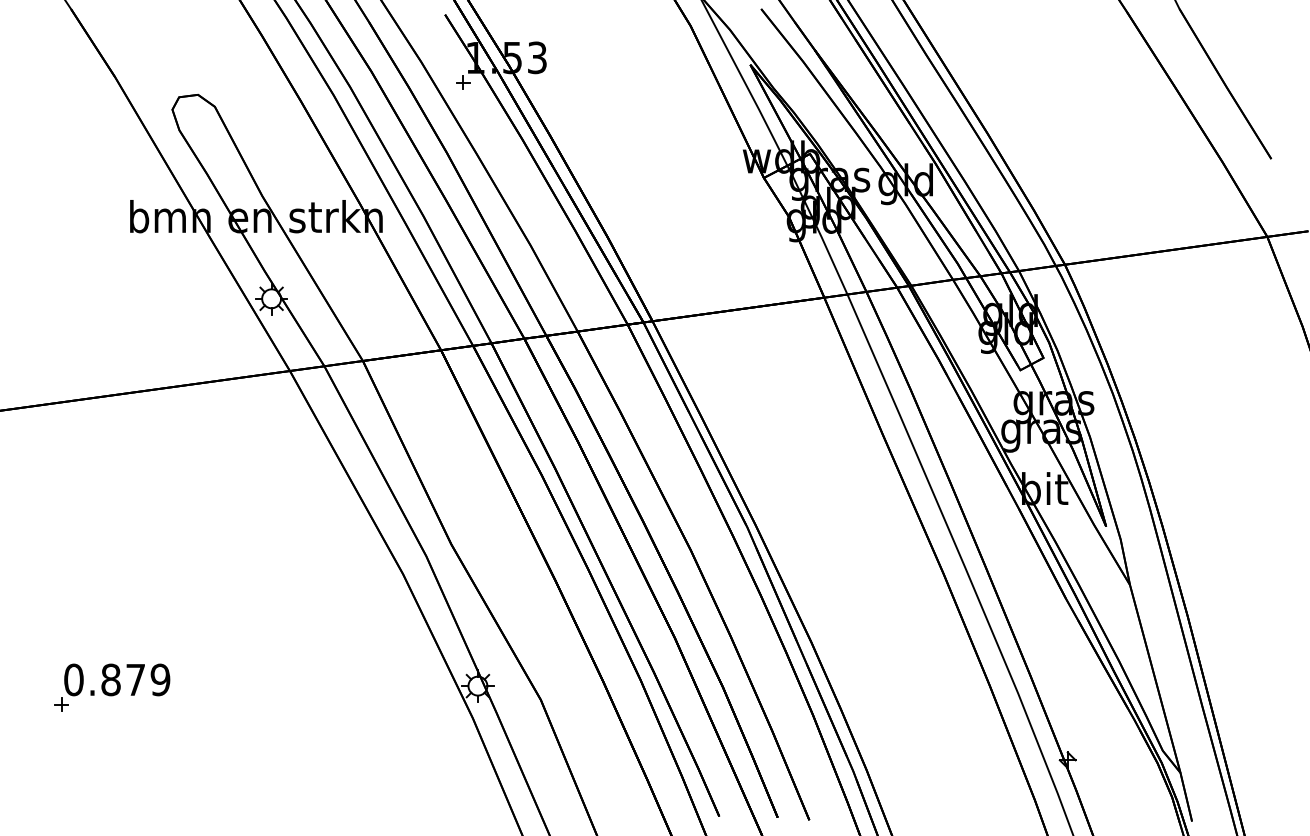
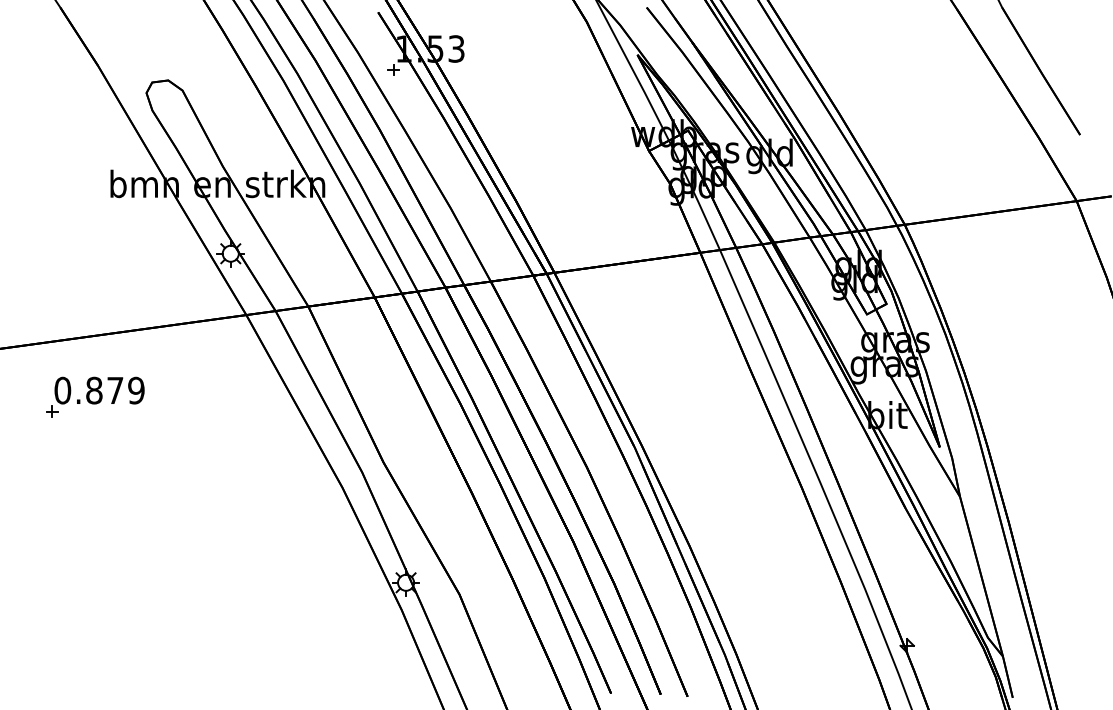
part: (112, 687) -> (95, 397), moved

